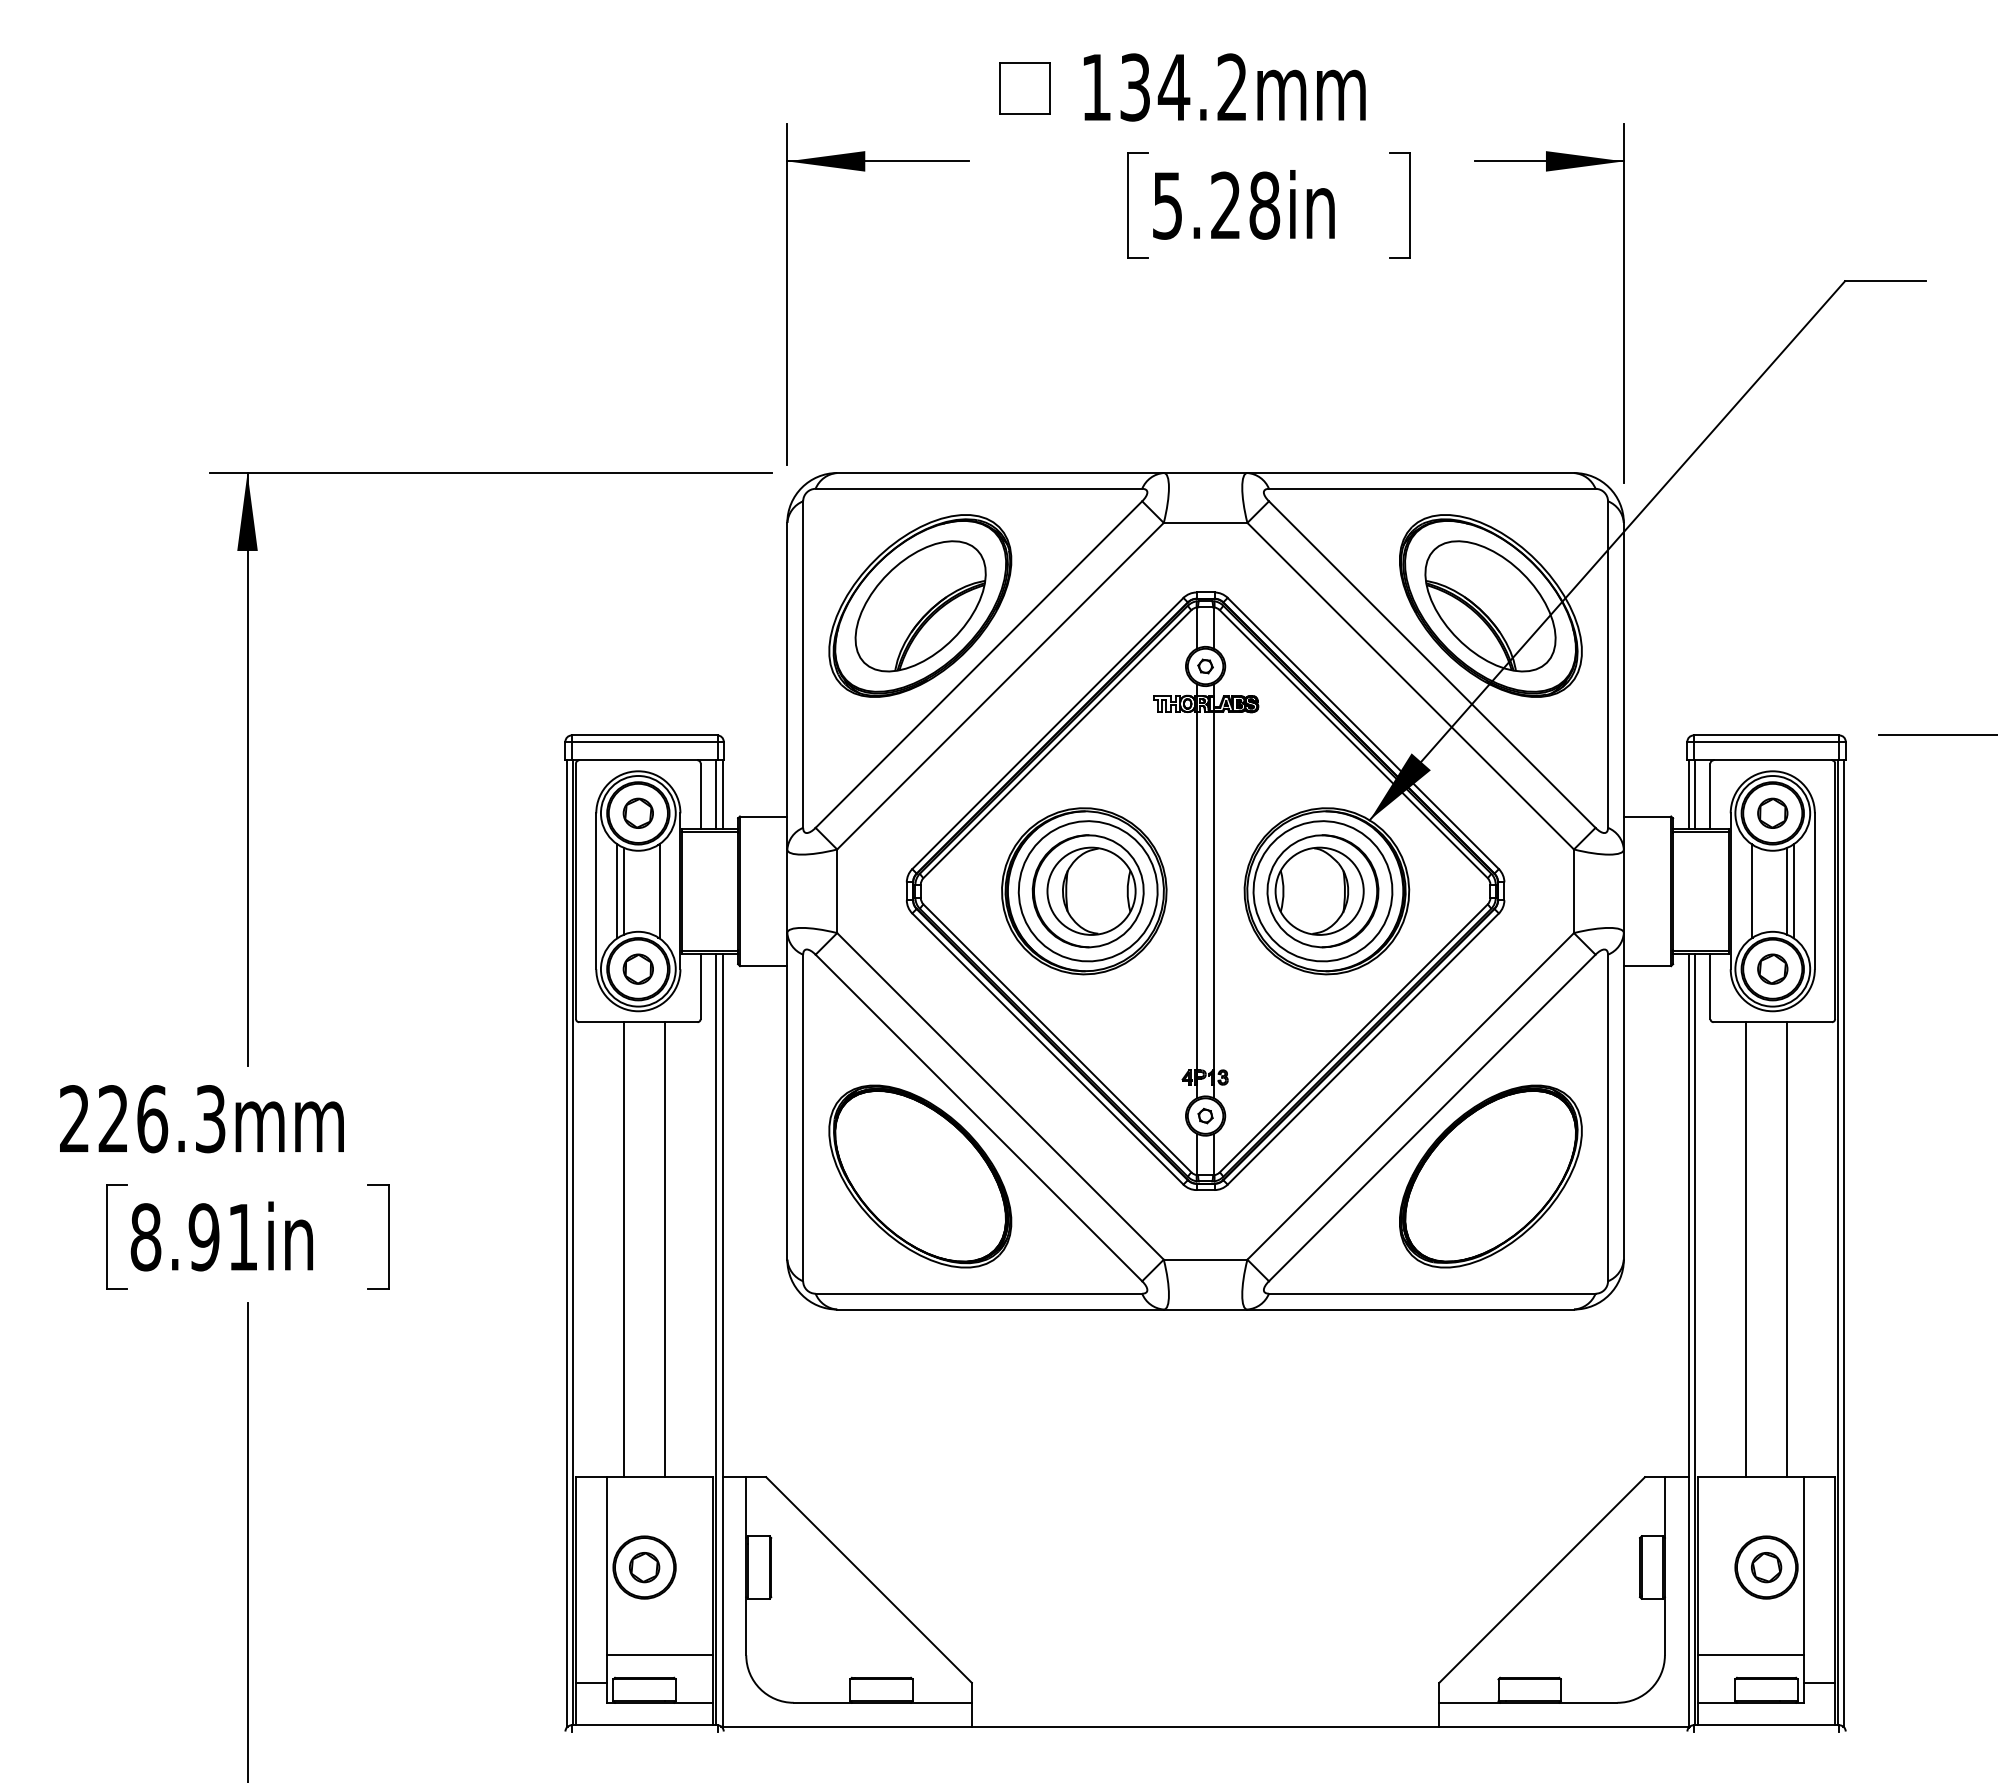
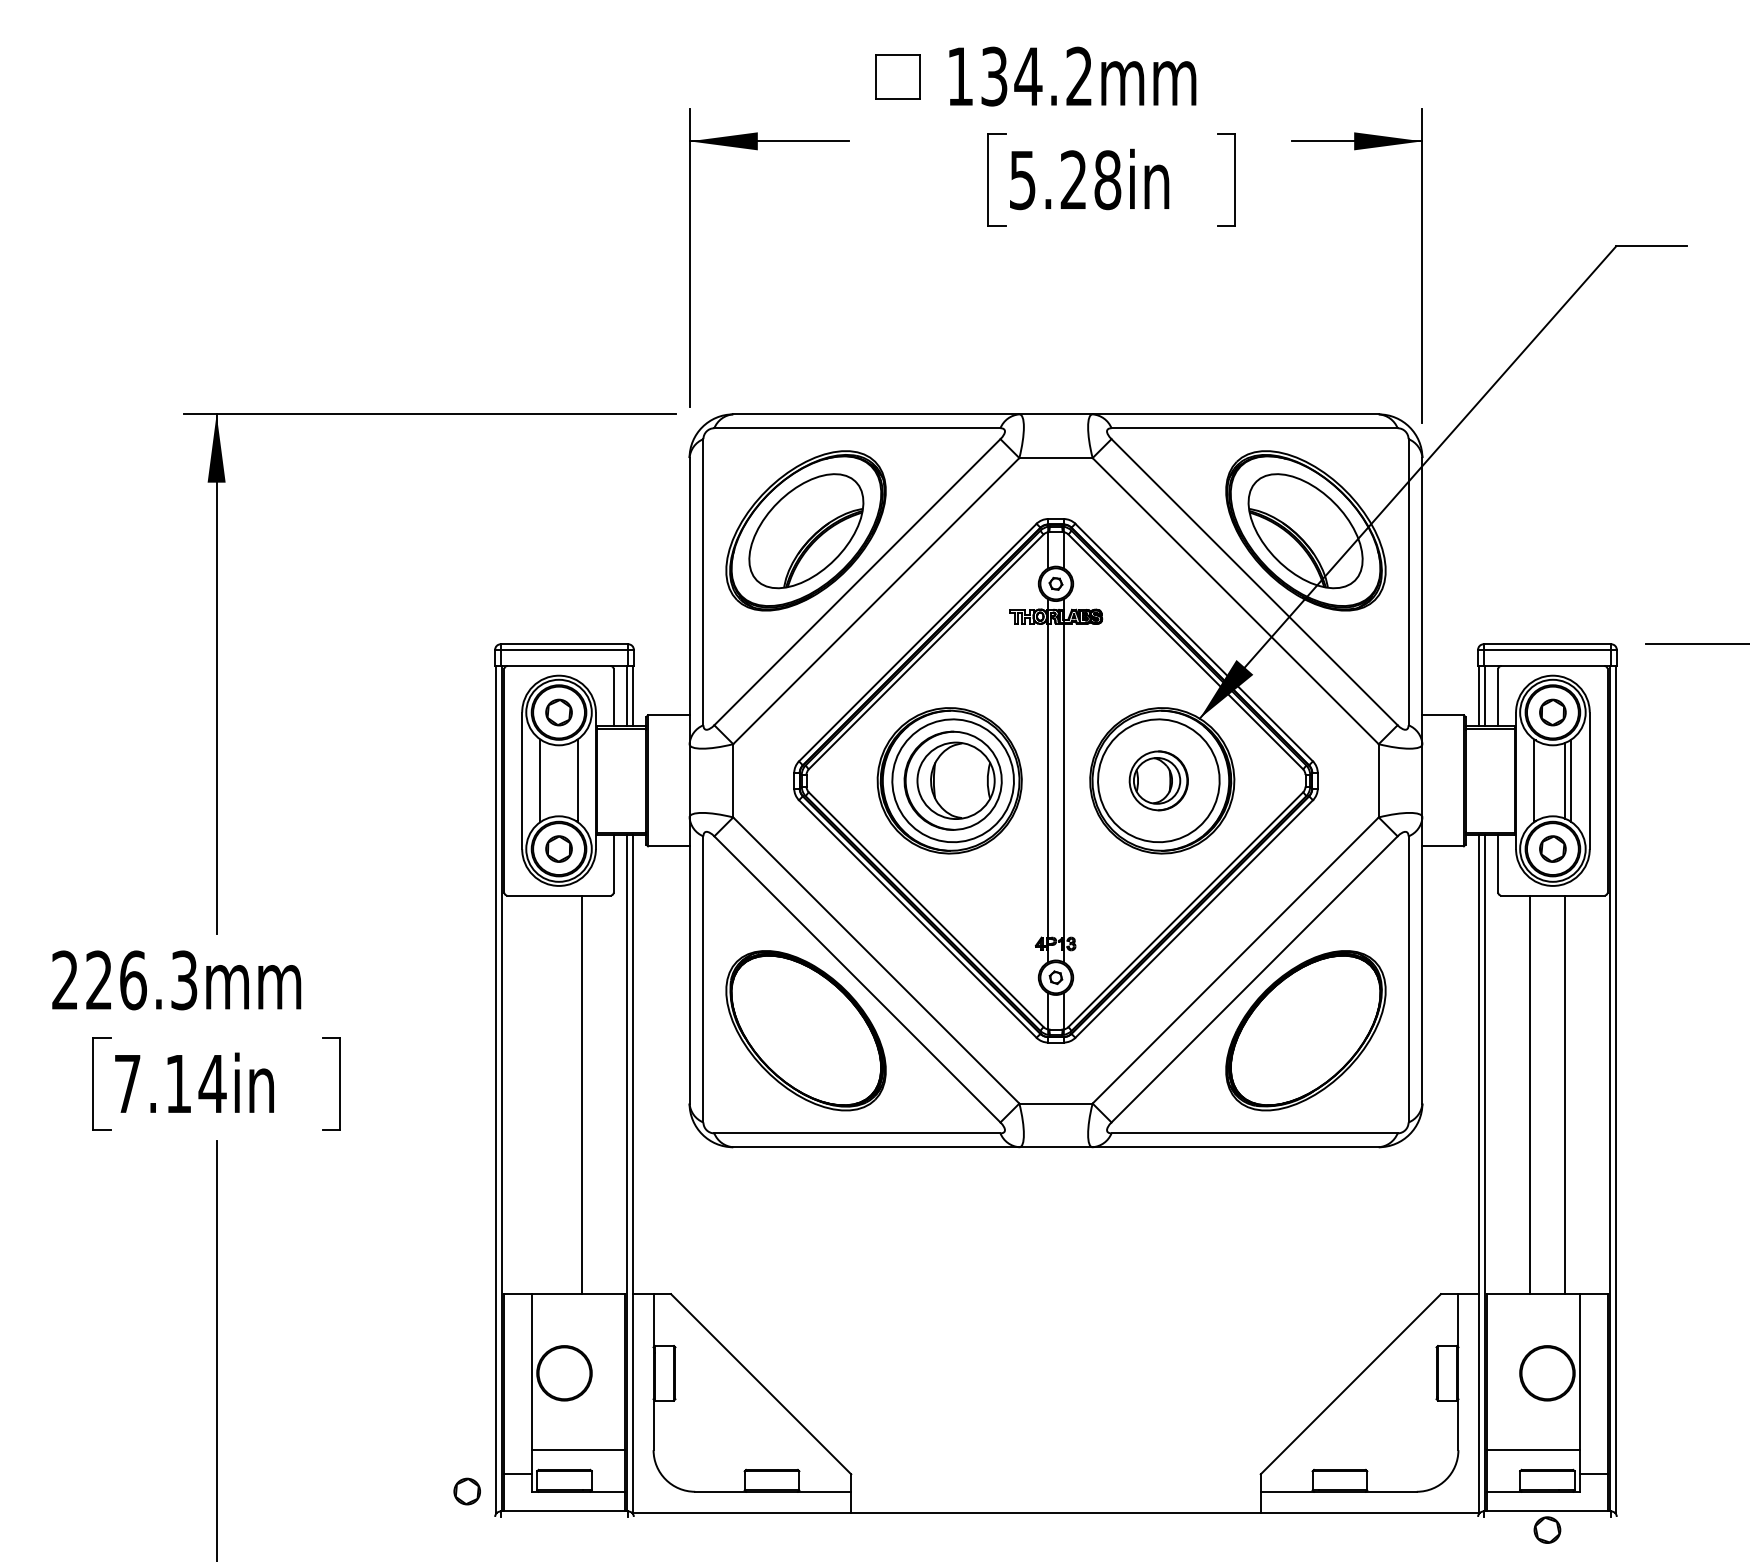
line: (624, 891) -> (546, 781), removed
part: (1322, 891) -> (1158, 781), size x0.6
text: (194, 1237) -> (170, 1084), 8.91in -> 7.14in
line: (624, 1249) -> (546, 1094), removed
part: (644, 1567) -> (467, 1491), moved
part: (1766, 1567) -> (1547, 1530), moved

